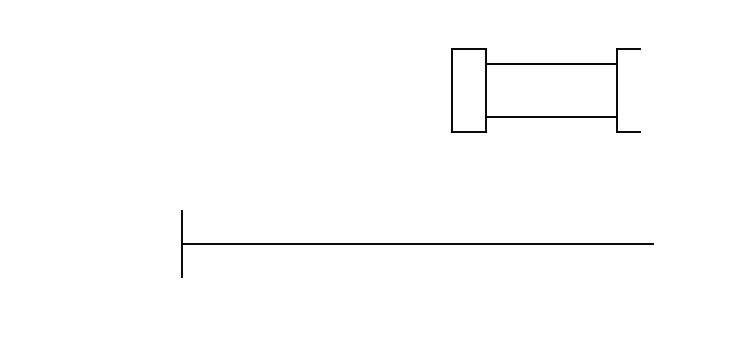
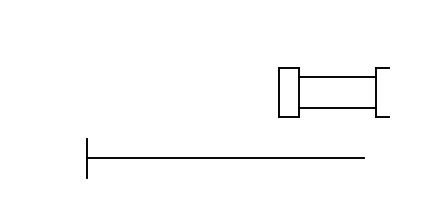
part: (545, 90) -> (333, 92), moved

